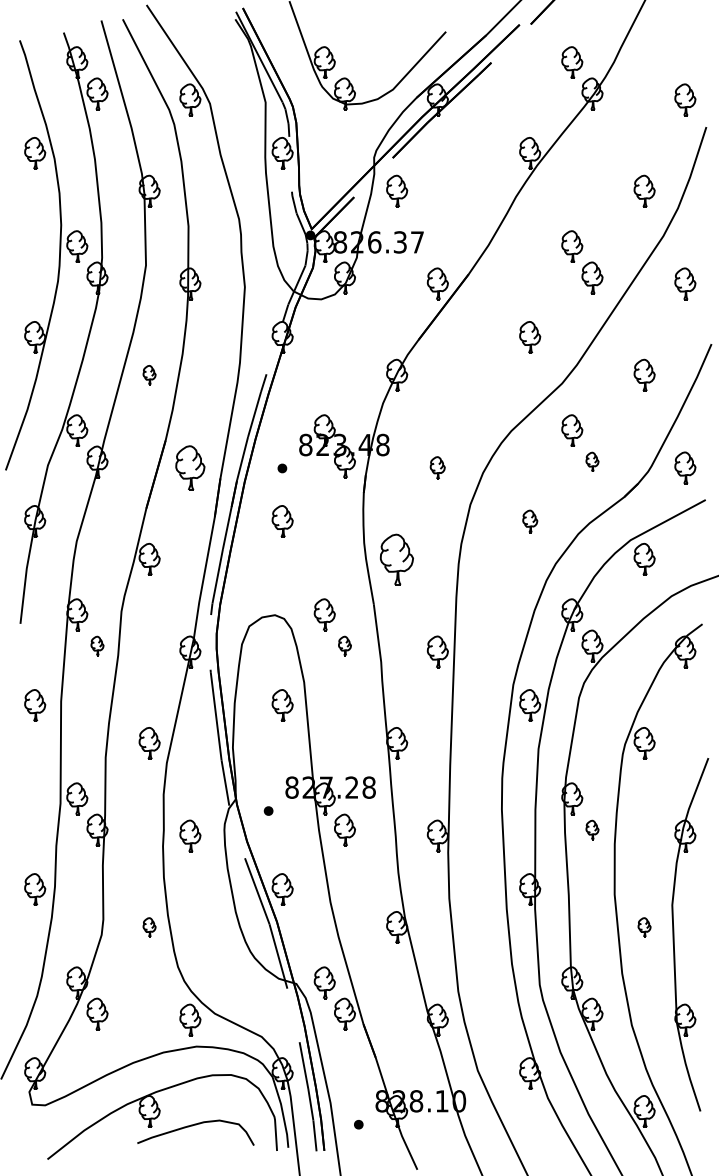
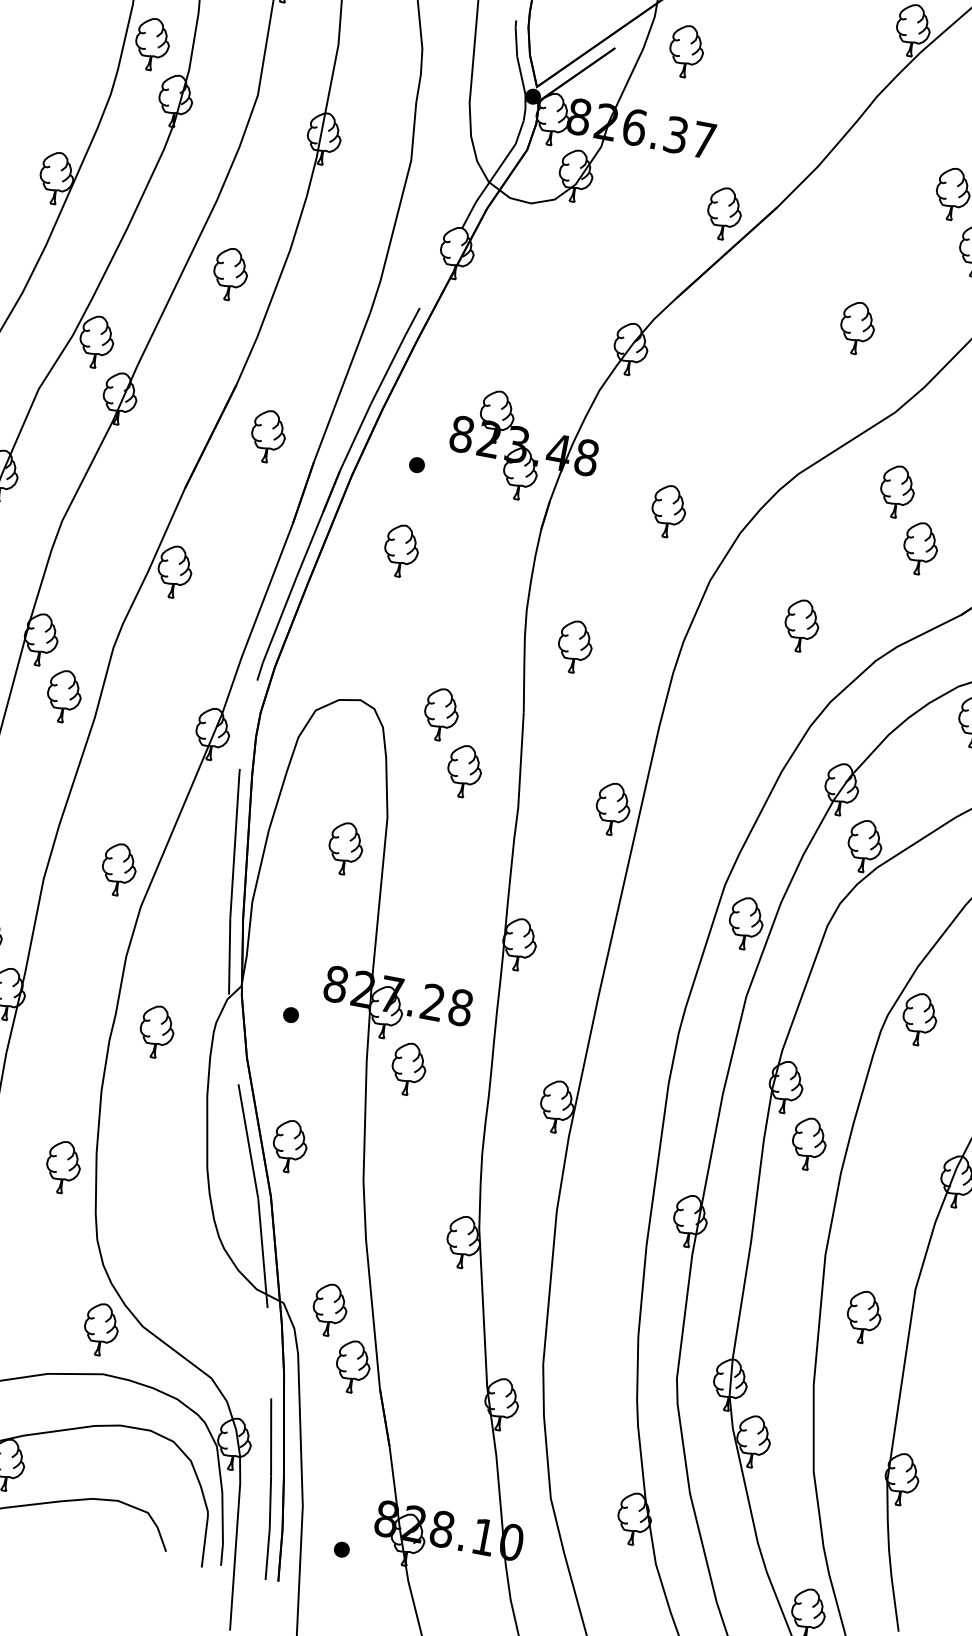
part: (149, 374) -> (230, 272), size x1.67
part: (592, 461) -> (920, 547), size x1.67
part: (190, 467) -> (268, 435), size x0.71
part: (437, 467) -> (668, 510), size x1.43
part: (530, 521) -> (802, 626), size x1.43
part: (397, 558) -> (575, 645), size x0.62
part: (97, 645) -> (64, 695), size x1.67
part: (344, 645) -> (463, 770), size x1.67
part: (592, 829) -> (809, 1142), size x1.67
part: (149, 927) -> (63, 1167), size x1.67
part: (644, 927) -> (863, 1317), size x1.67

